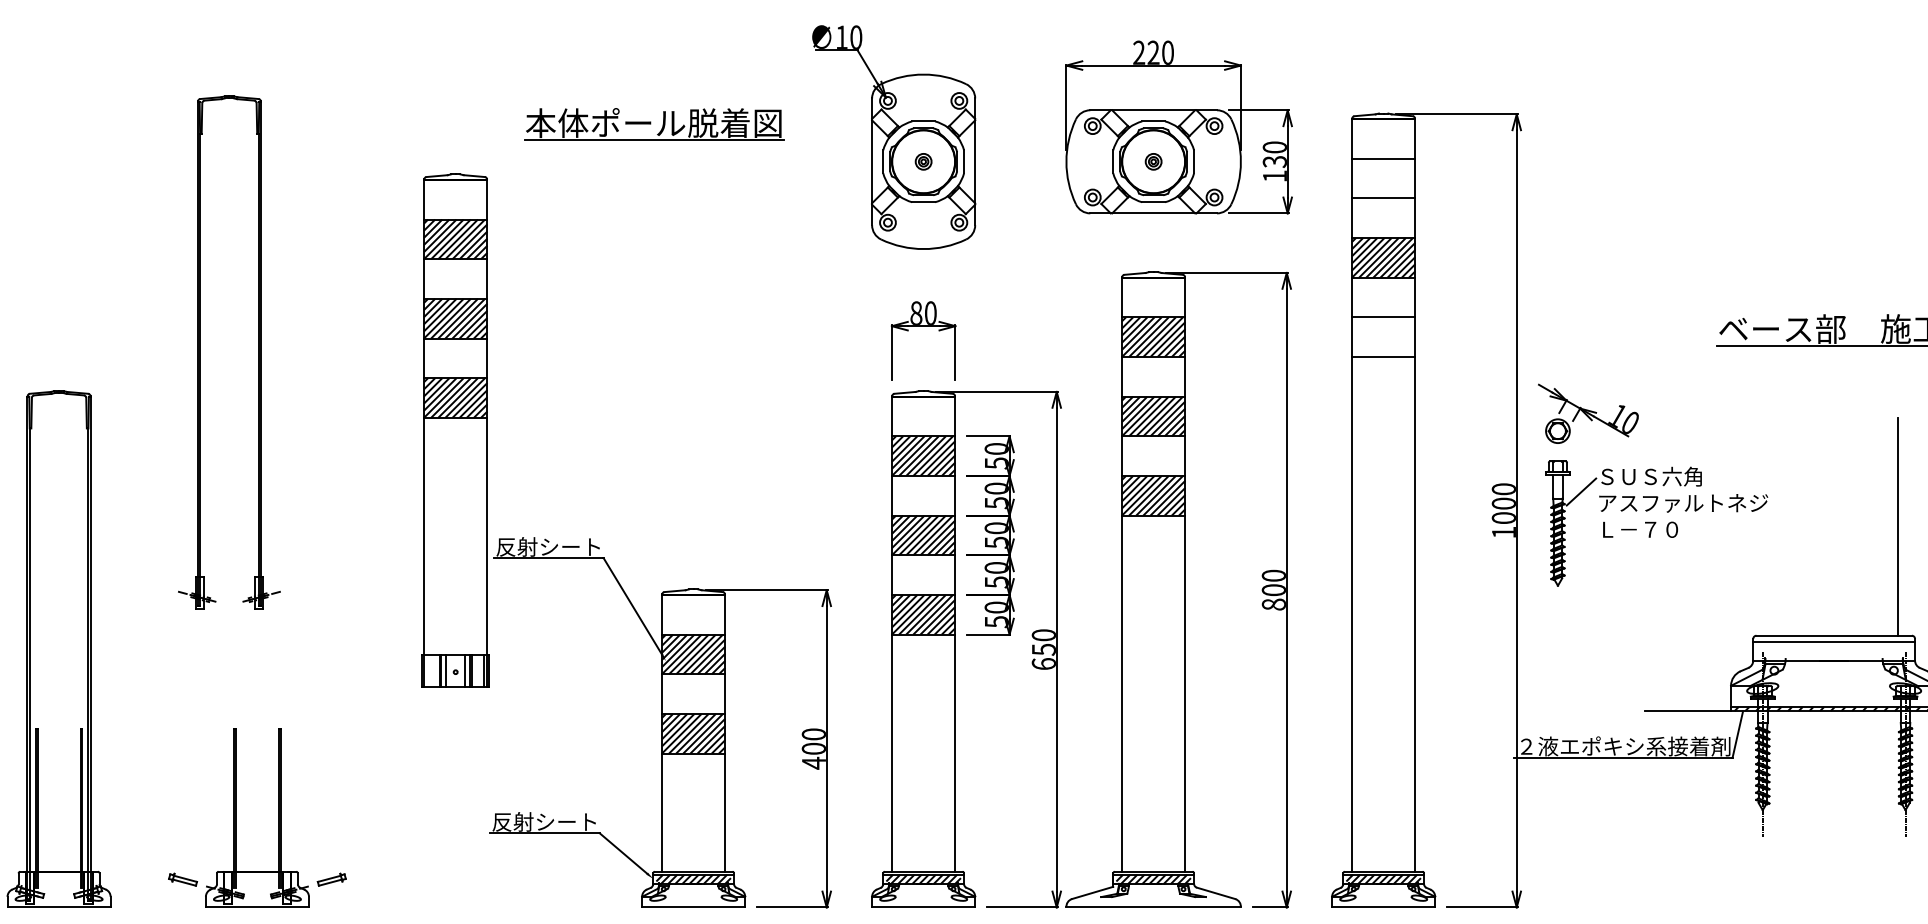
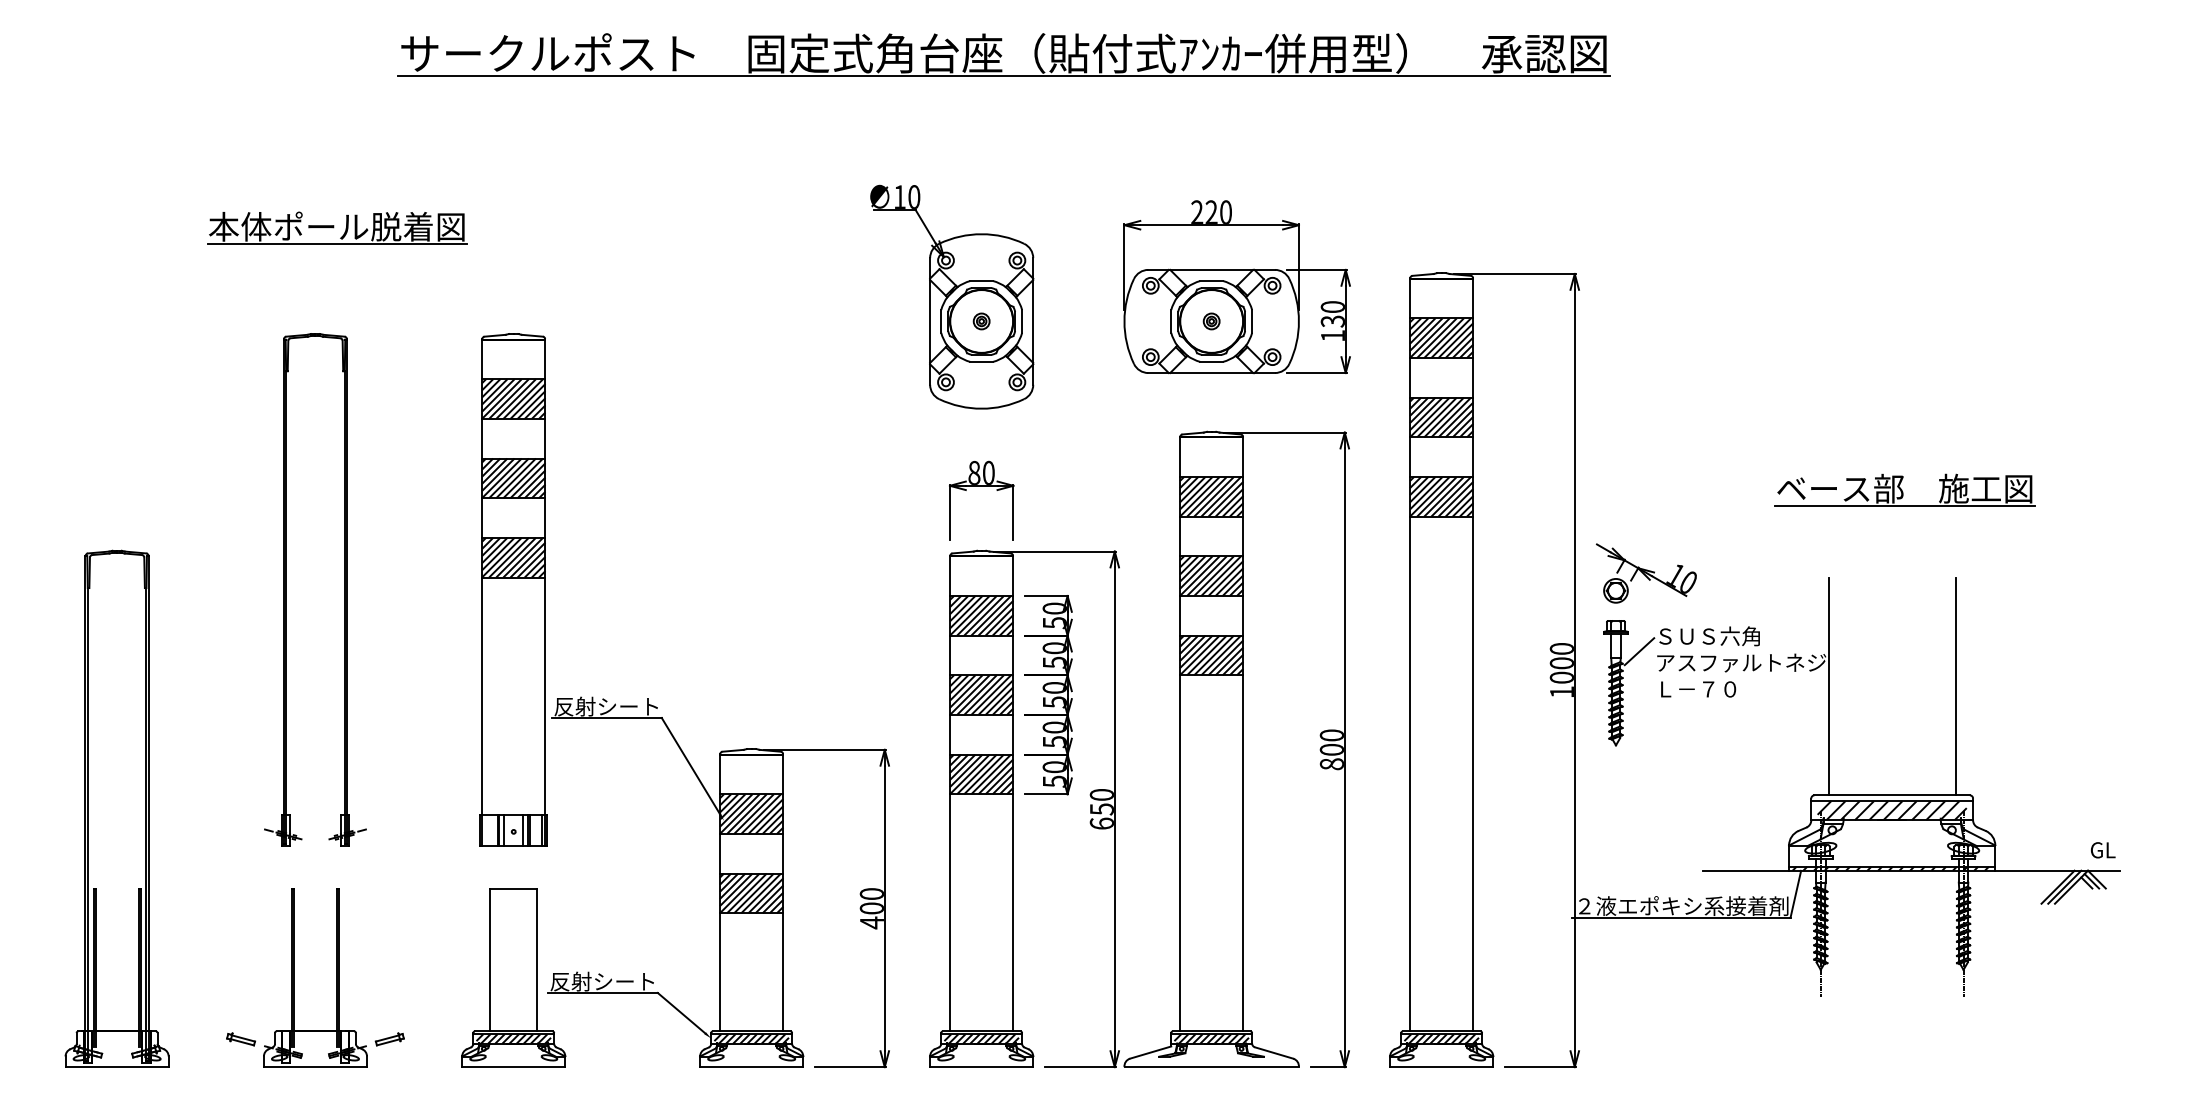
part: (654, 123) -> (337, 227), moved
hatch: (1383, 178) -> (1441, 338), added
hatch: (1383, 336) -> (1441, 496), added
part: (200, 351) -> (286, 589), moved
line: (1770, 526) -> (1828, 686), added
hatch: (1833, 650) -> (1891, 810), added
part: (455, 817) -> (513, 977), added

